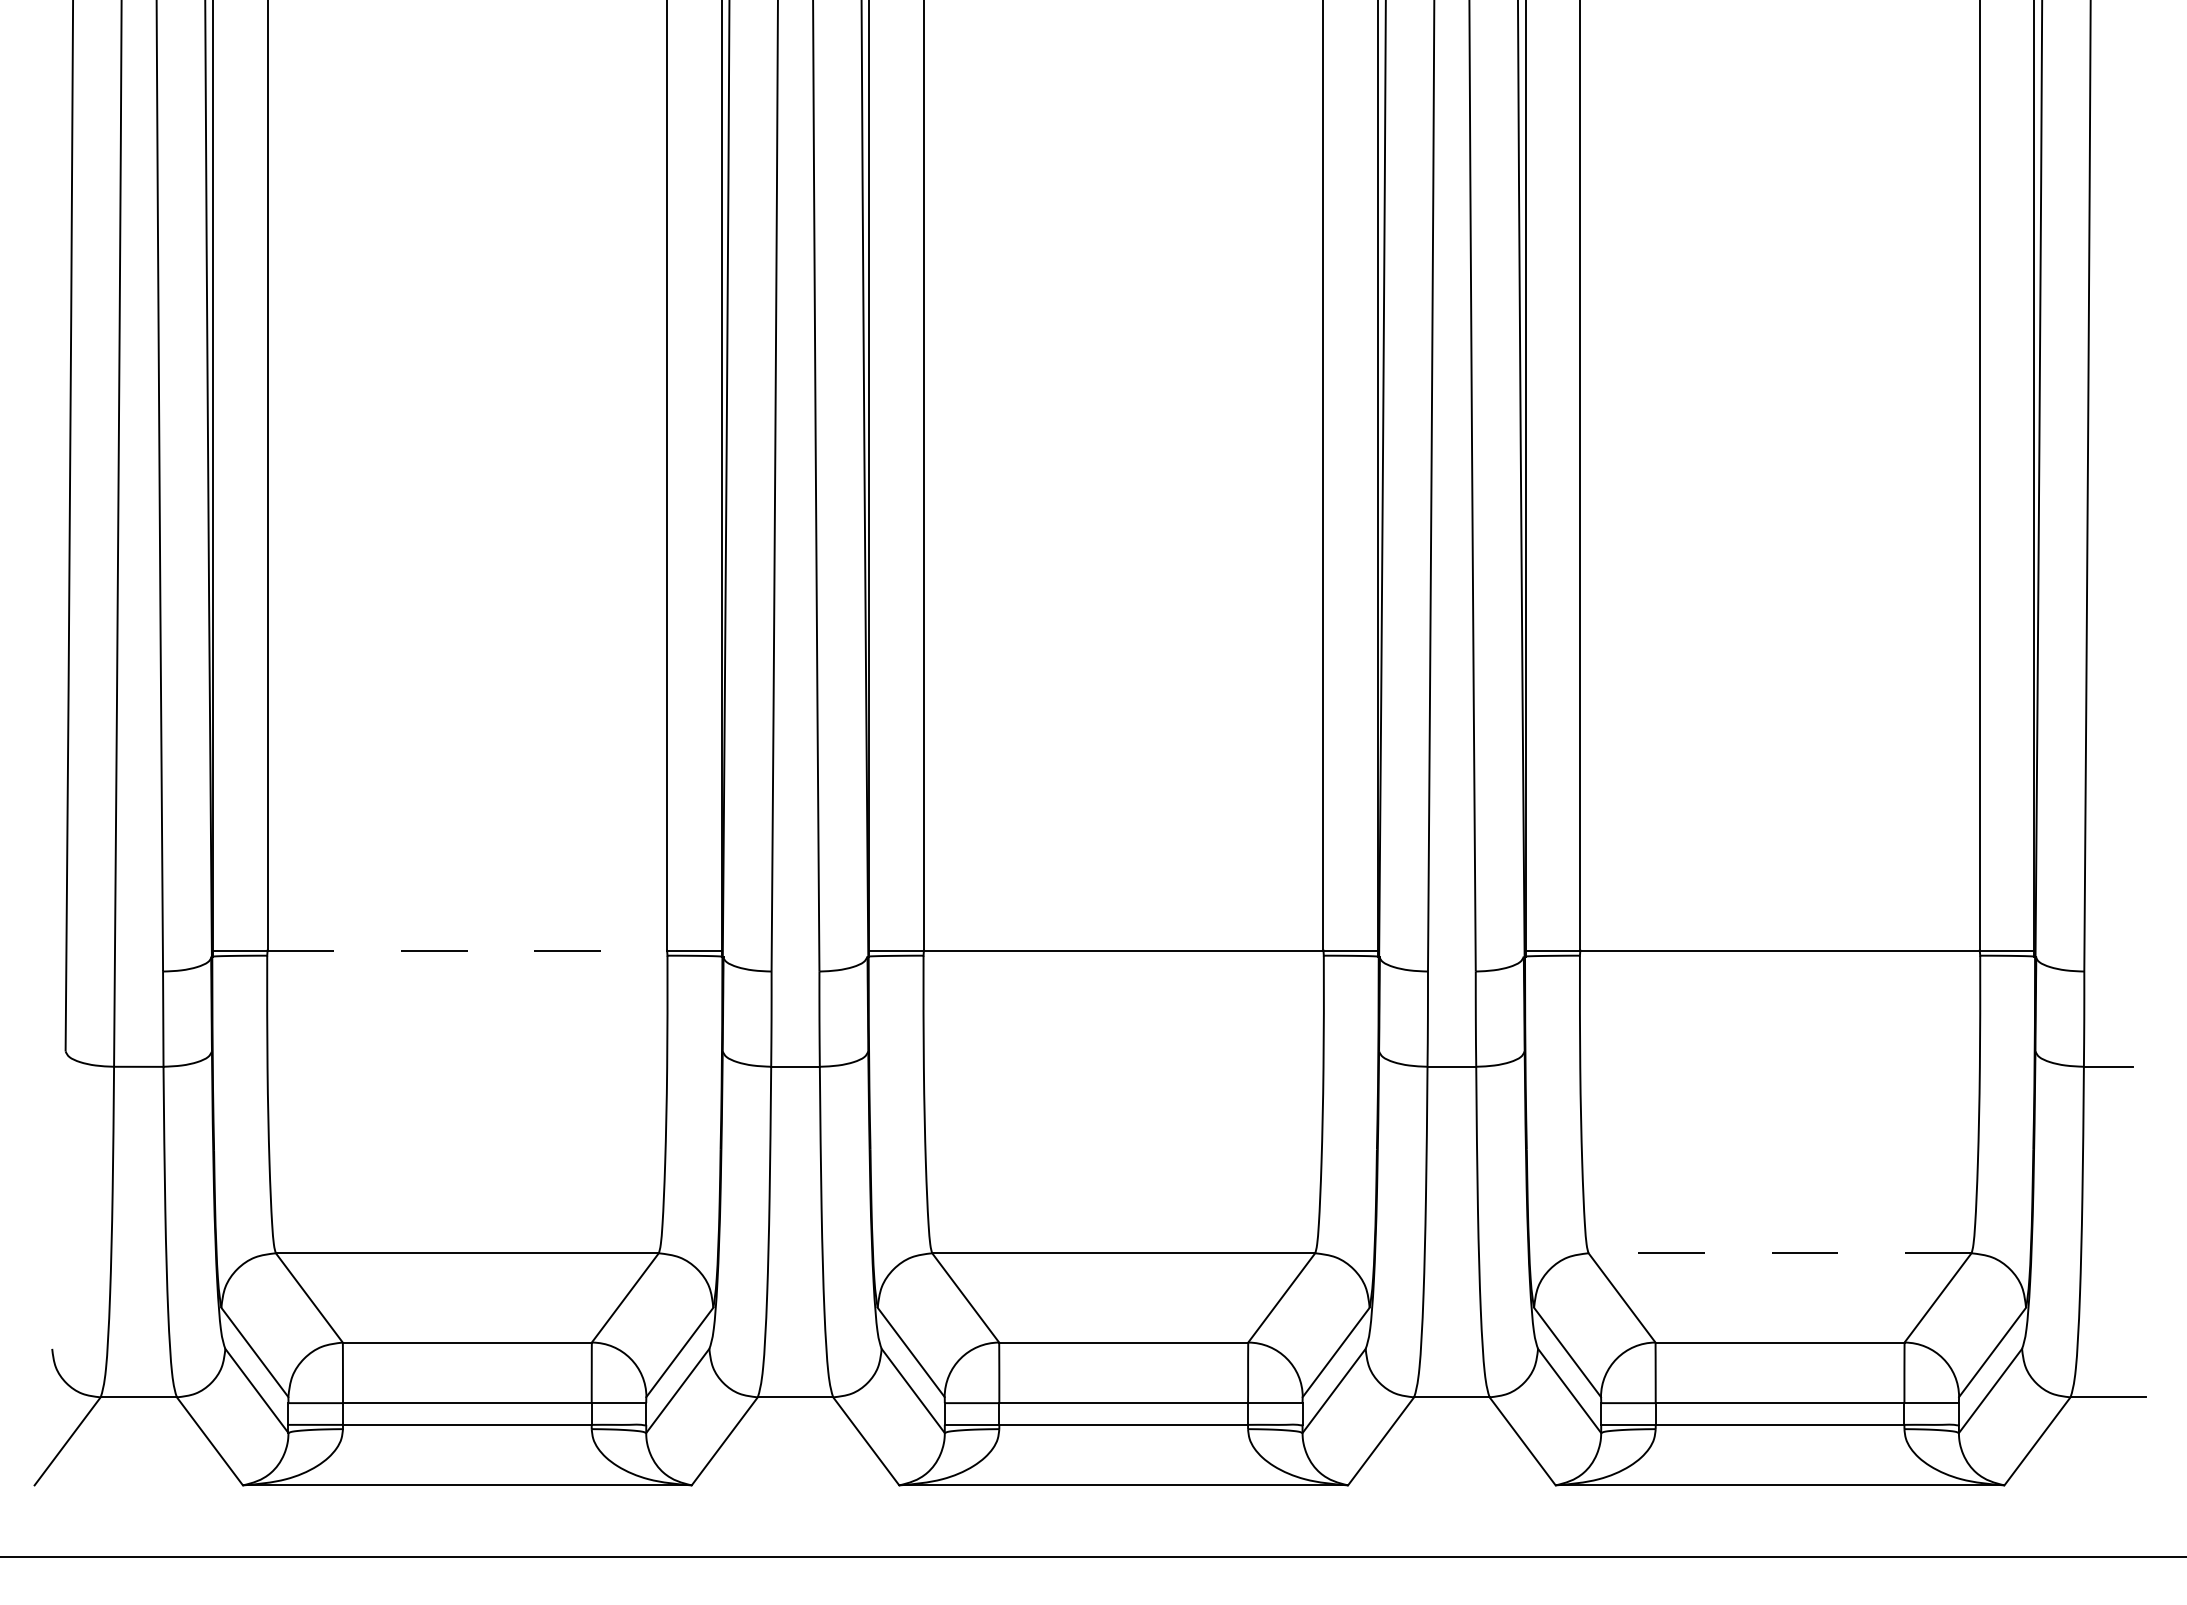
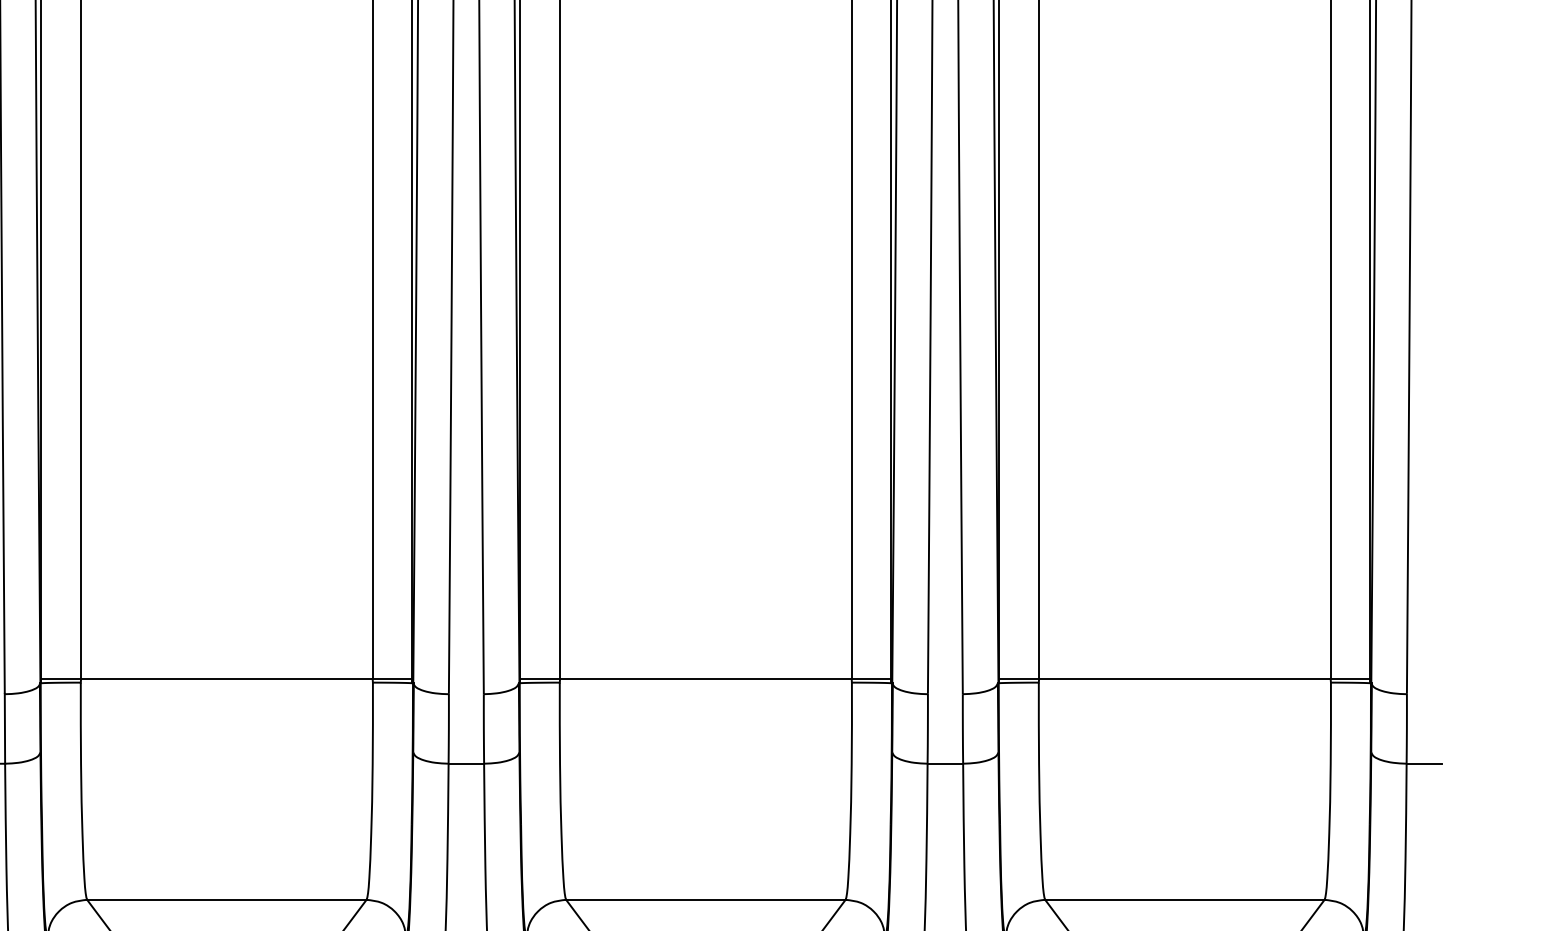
line: (467, 950) -> (226, 678), dashed -> solid
line: (1779, 1253) -> (1184, 899), dashed -> solid

